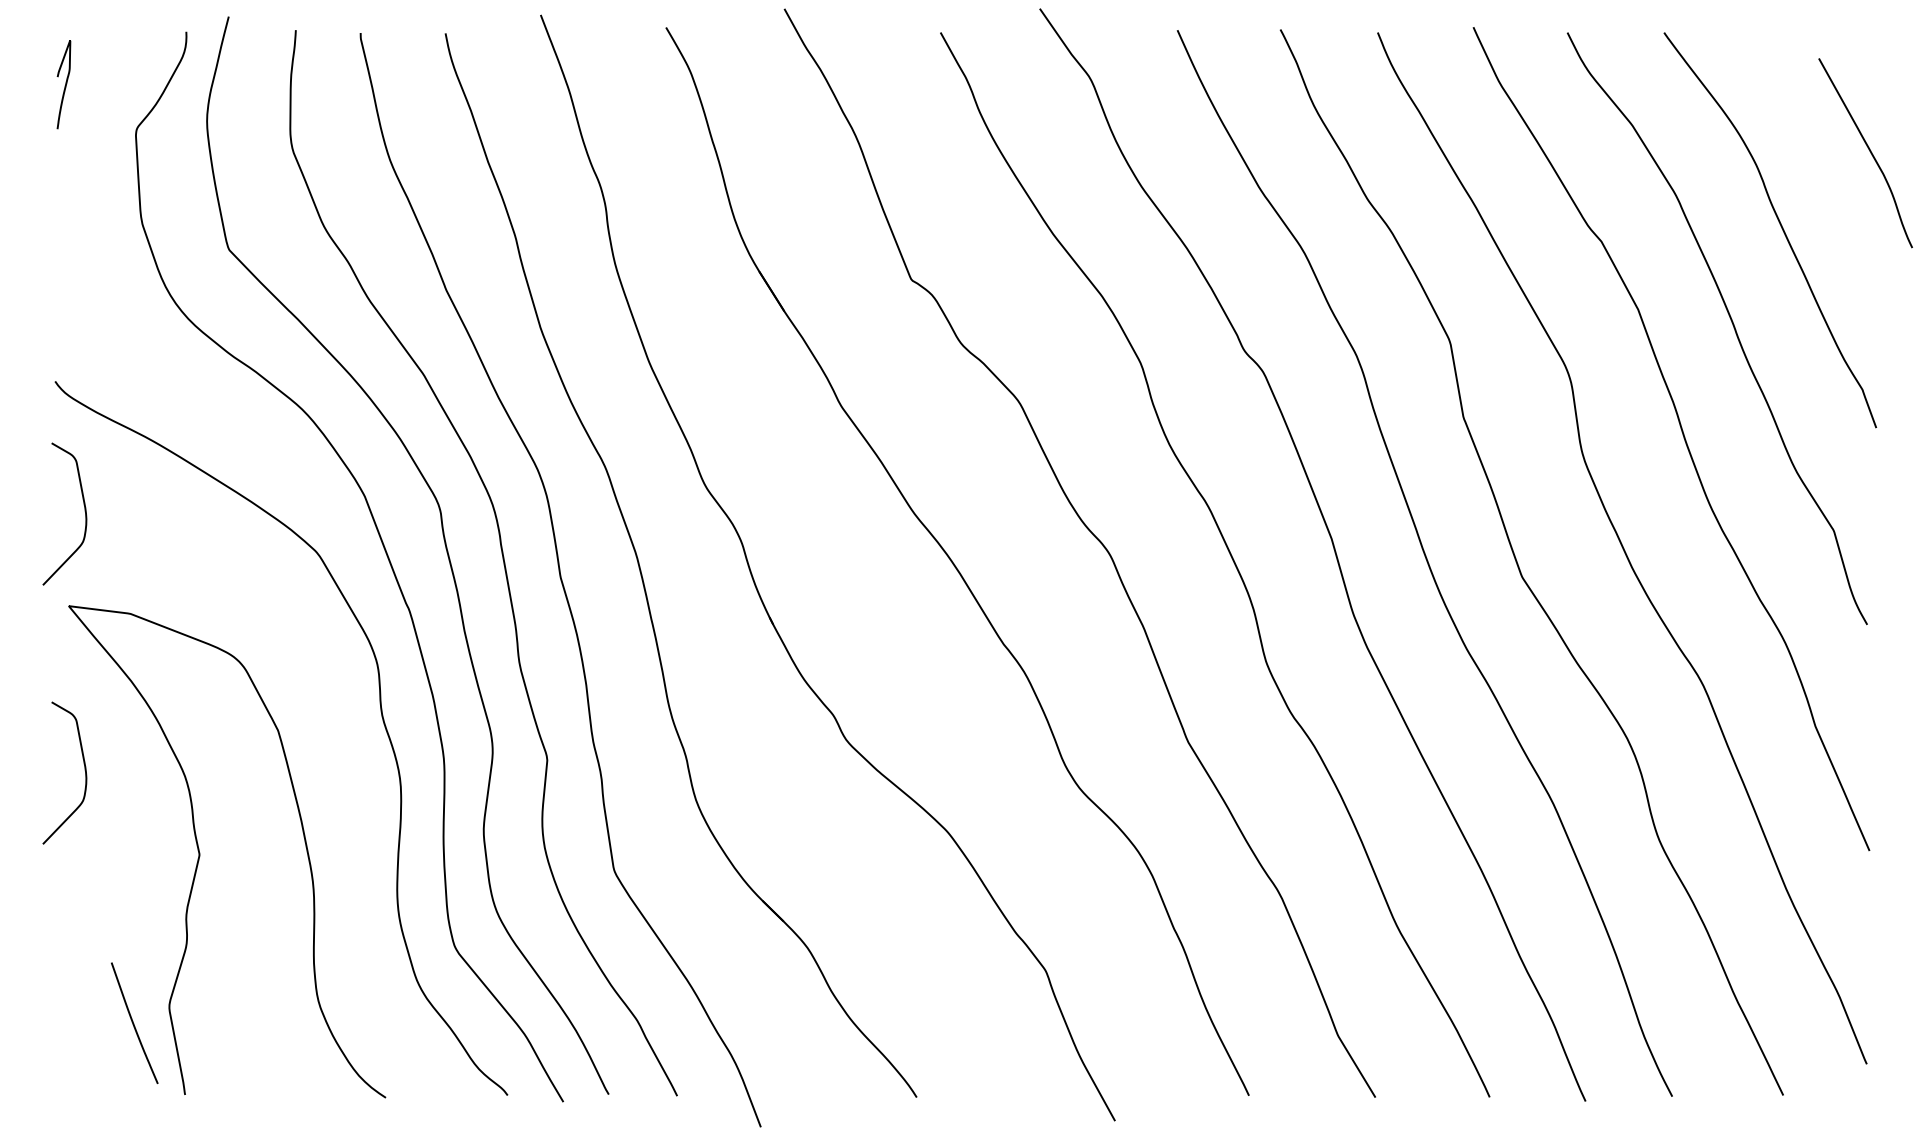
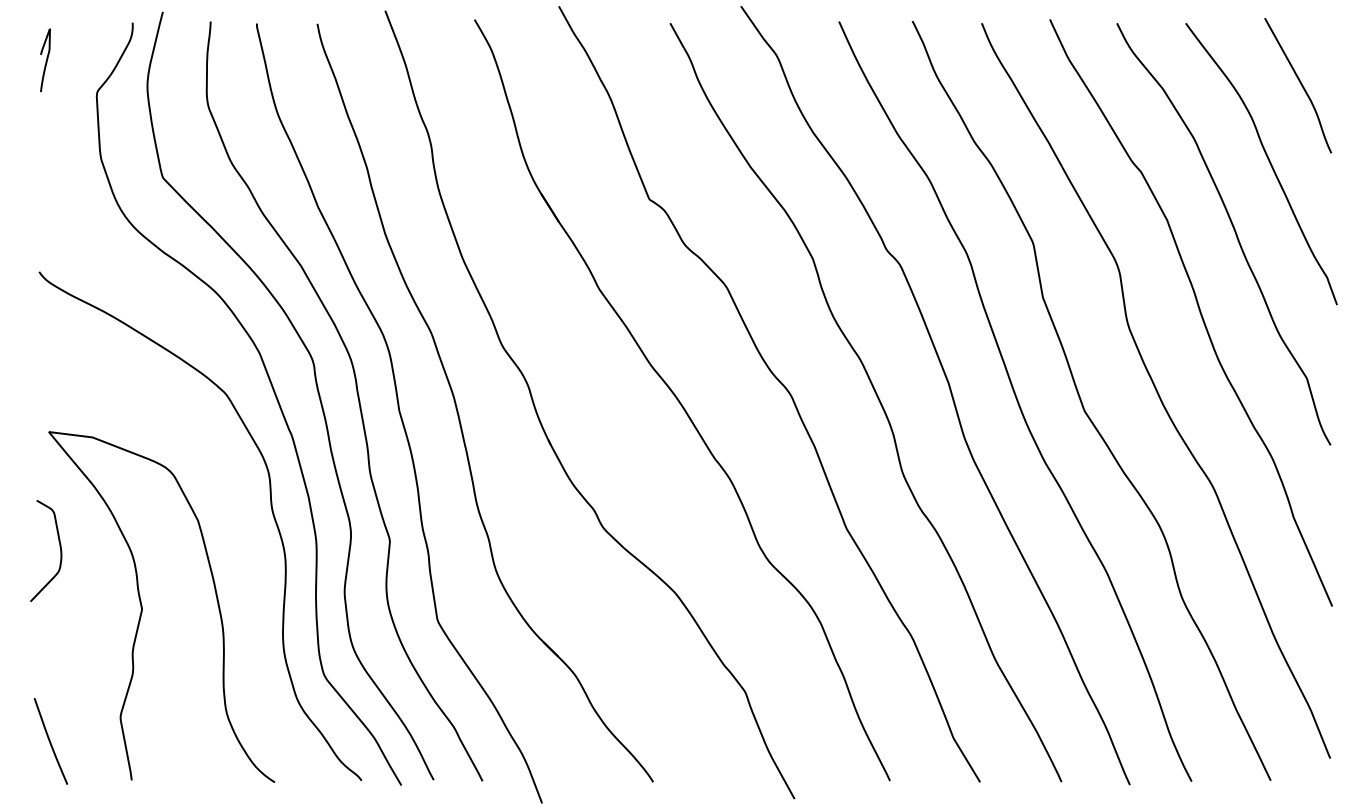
curve: (1869, 151) -> (1300, 84), moved
curve: (84, 511) -> (60, 364), removed
curve: (134, 1023) -> (50, 741), moved

